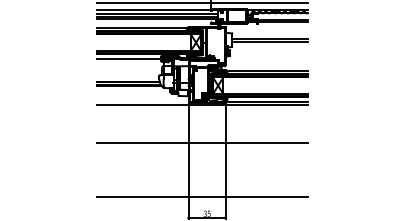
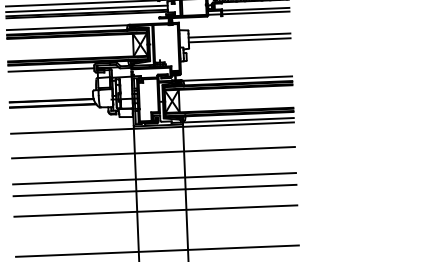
line: (202, 123) -> (153, 152), added
line: (202, 151) -> (154, 190), added
line: (202, 167) -> (155, 211), added

